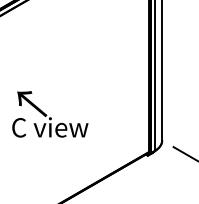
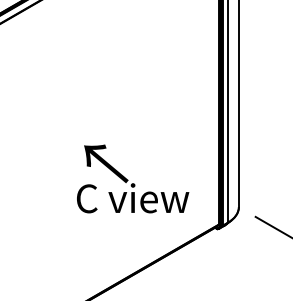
text: (50, 114) -> (133, 179), moved

